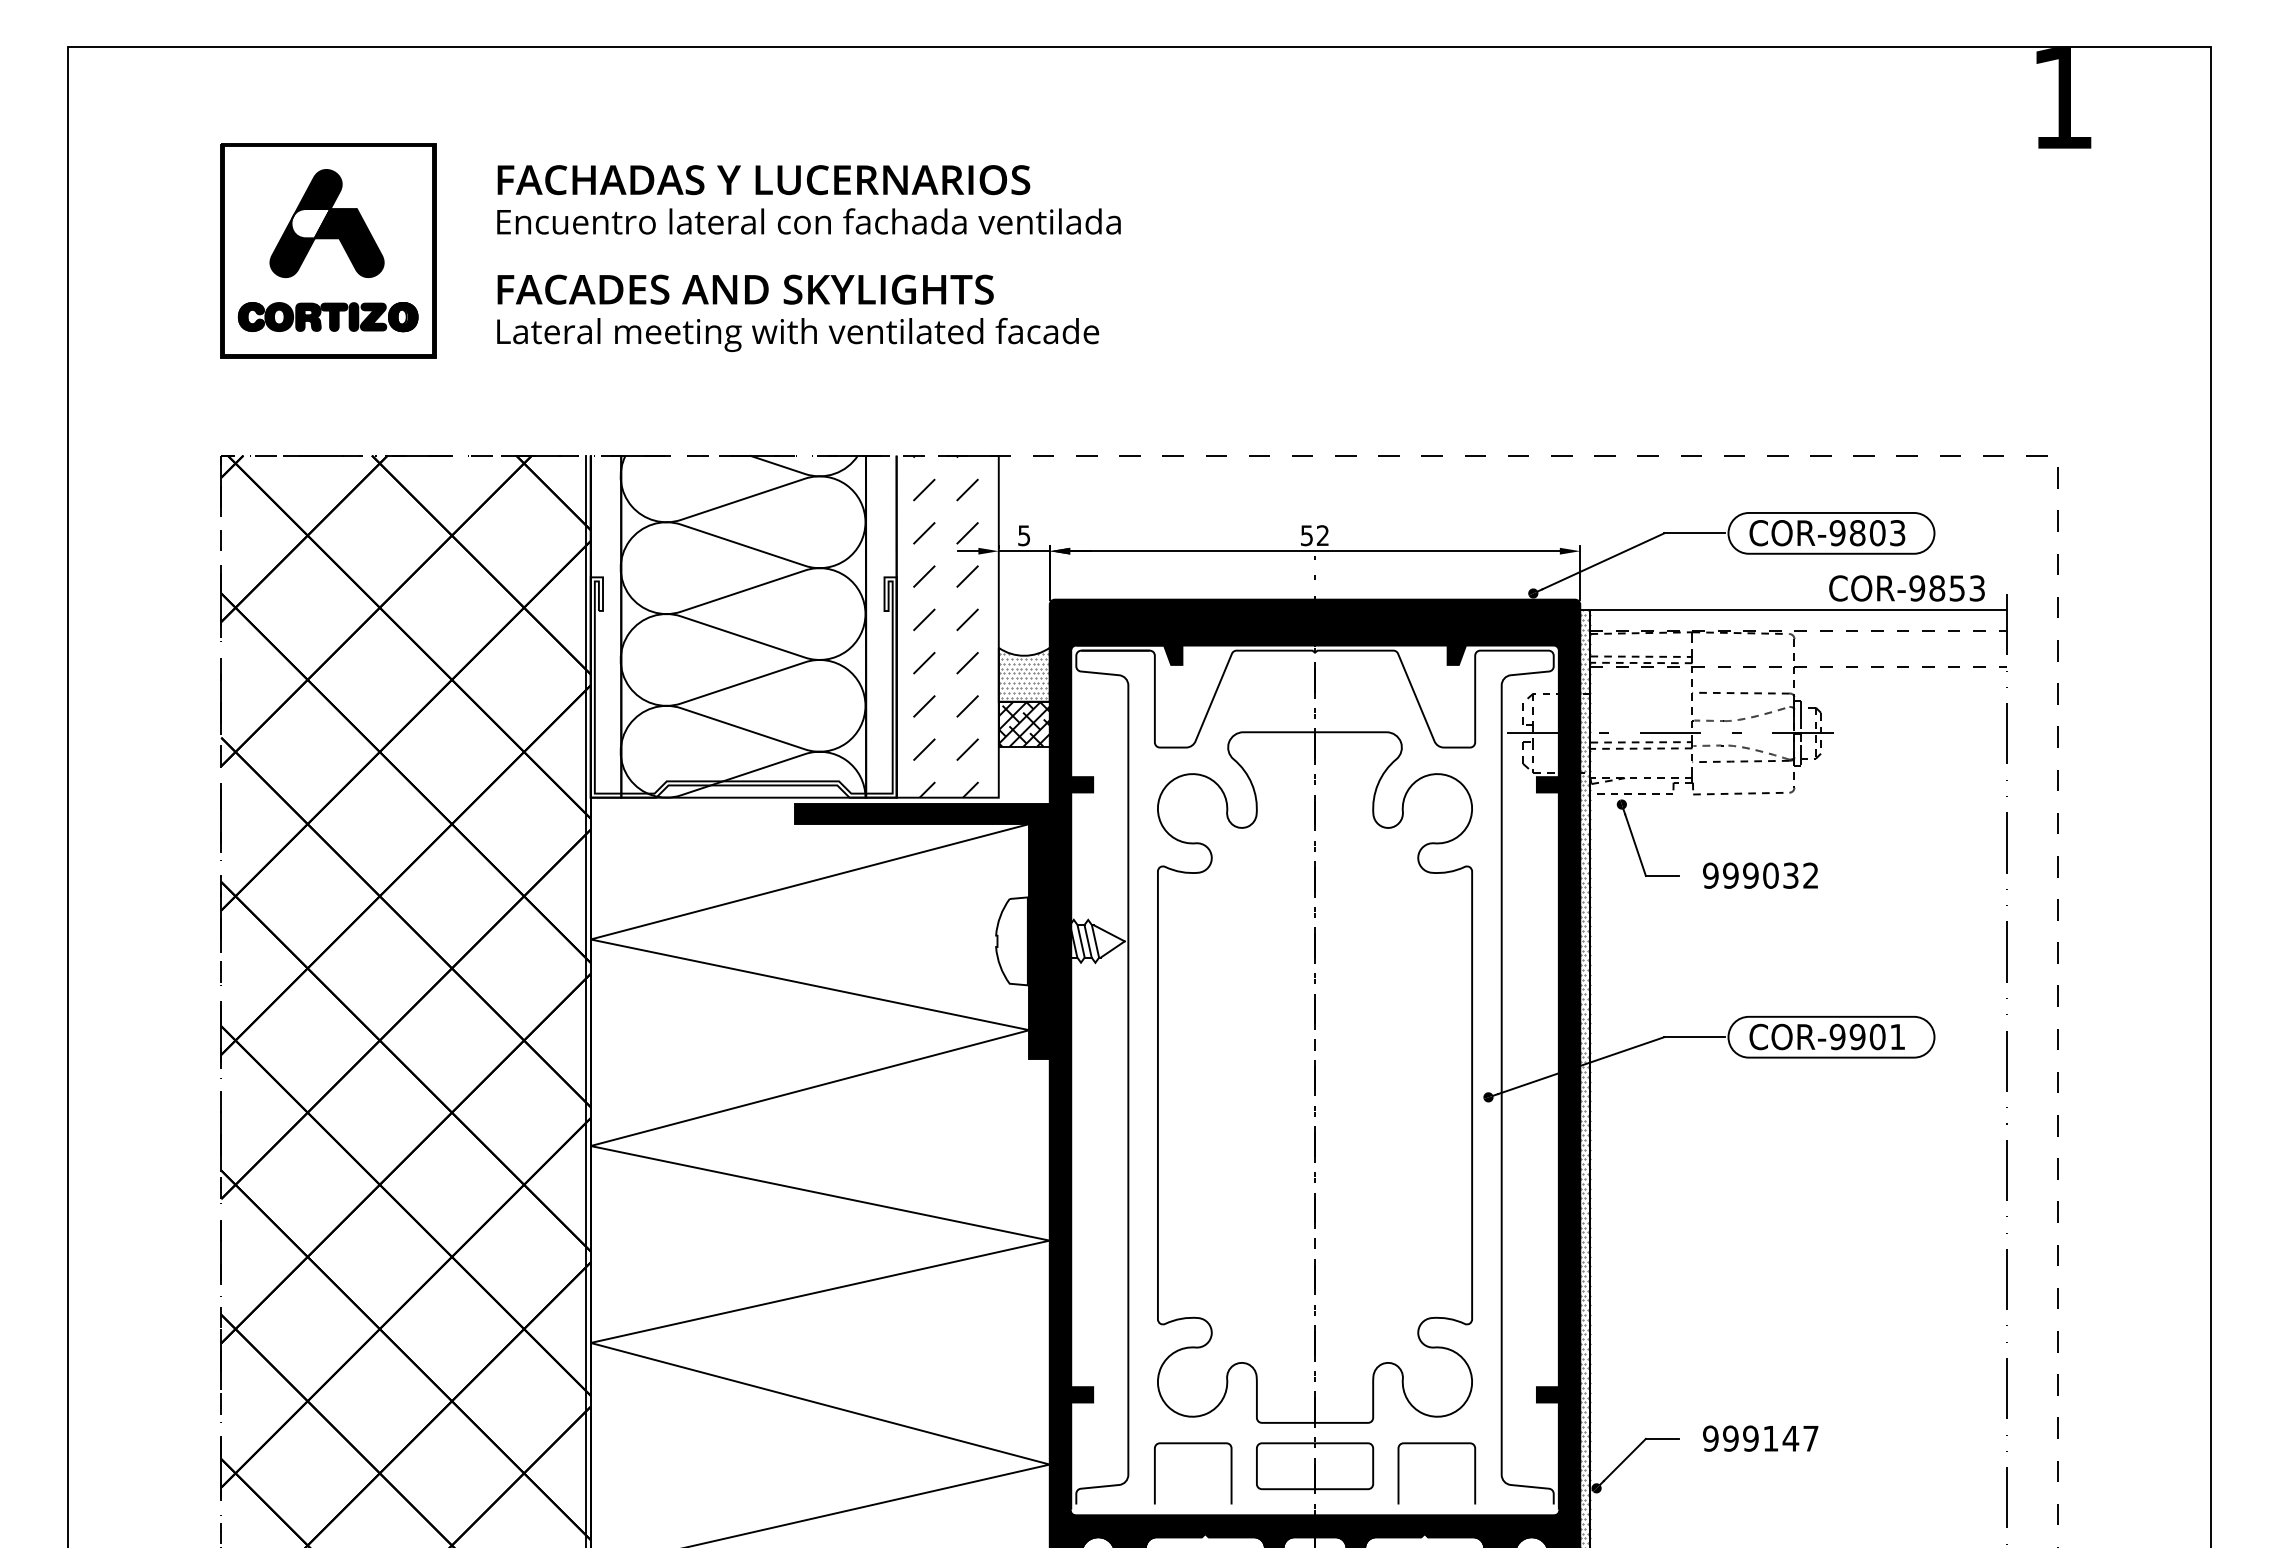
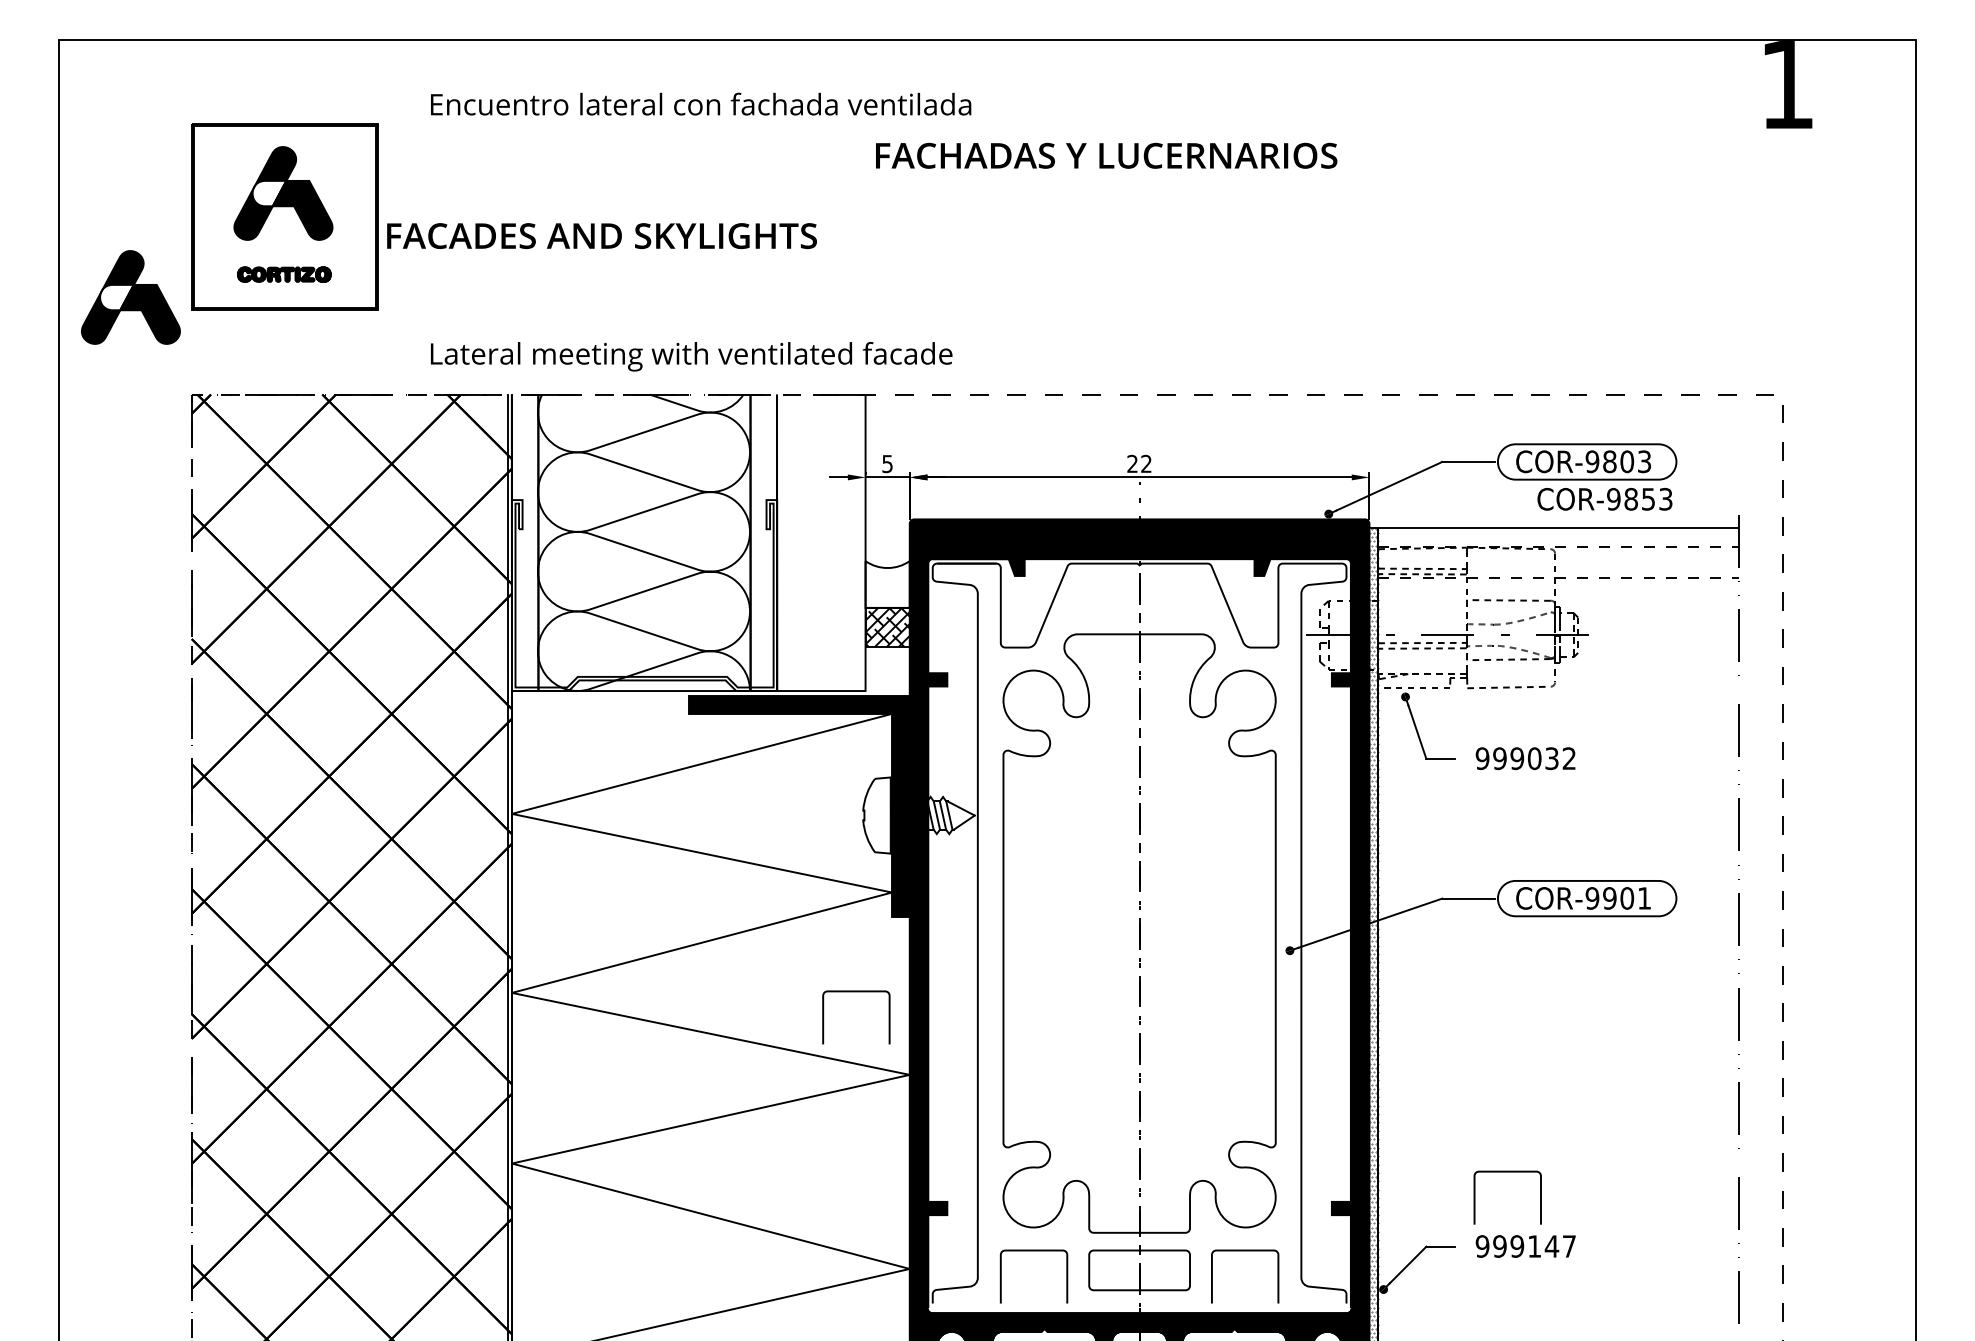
text: (763, 180) -> (1106, 156), moved
text: (808, 221) -> (700, 104), moved
text: (745, 289) -> (601, 235), moved
part: (327, 317) -> (283, 274), size x0.6
text: (798, 334) -> (691, 356), moved
part: (150, 343) -> (130, 297), added
text: (1306, 535) -> (1132, 463), 52 -> 22
text: (1906, 588) -> (1604, 499), moved
hatch: (945, 626) -> (819, 542), removed
hatch: (1023, 675) -> (886, 585), removed
curve: (988, 1145) -> (856, 992), added
curve: (1739, 1353) -> (1507, 1172), added

